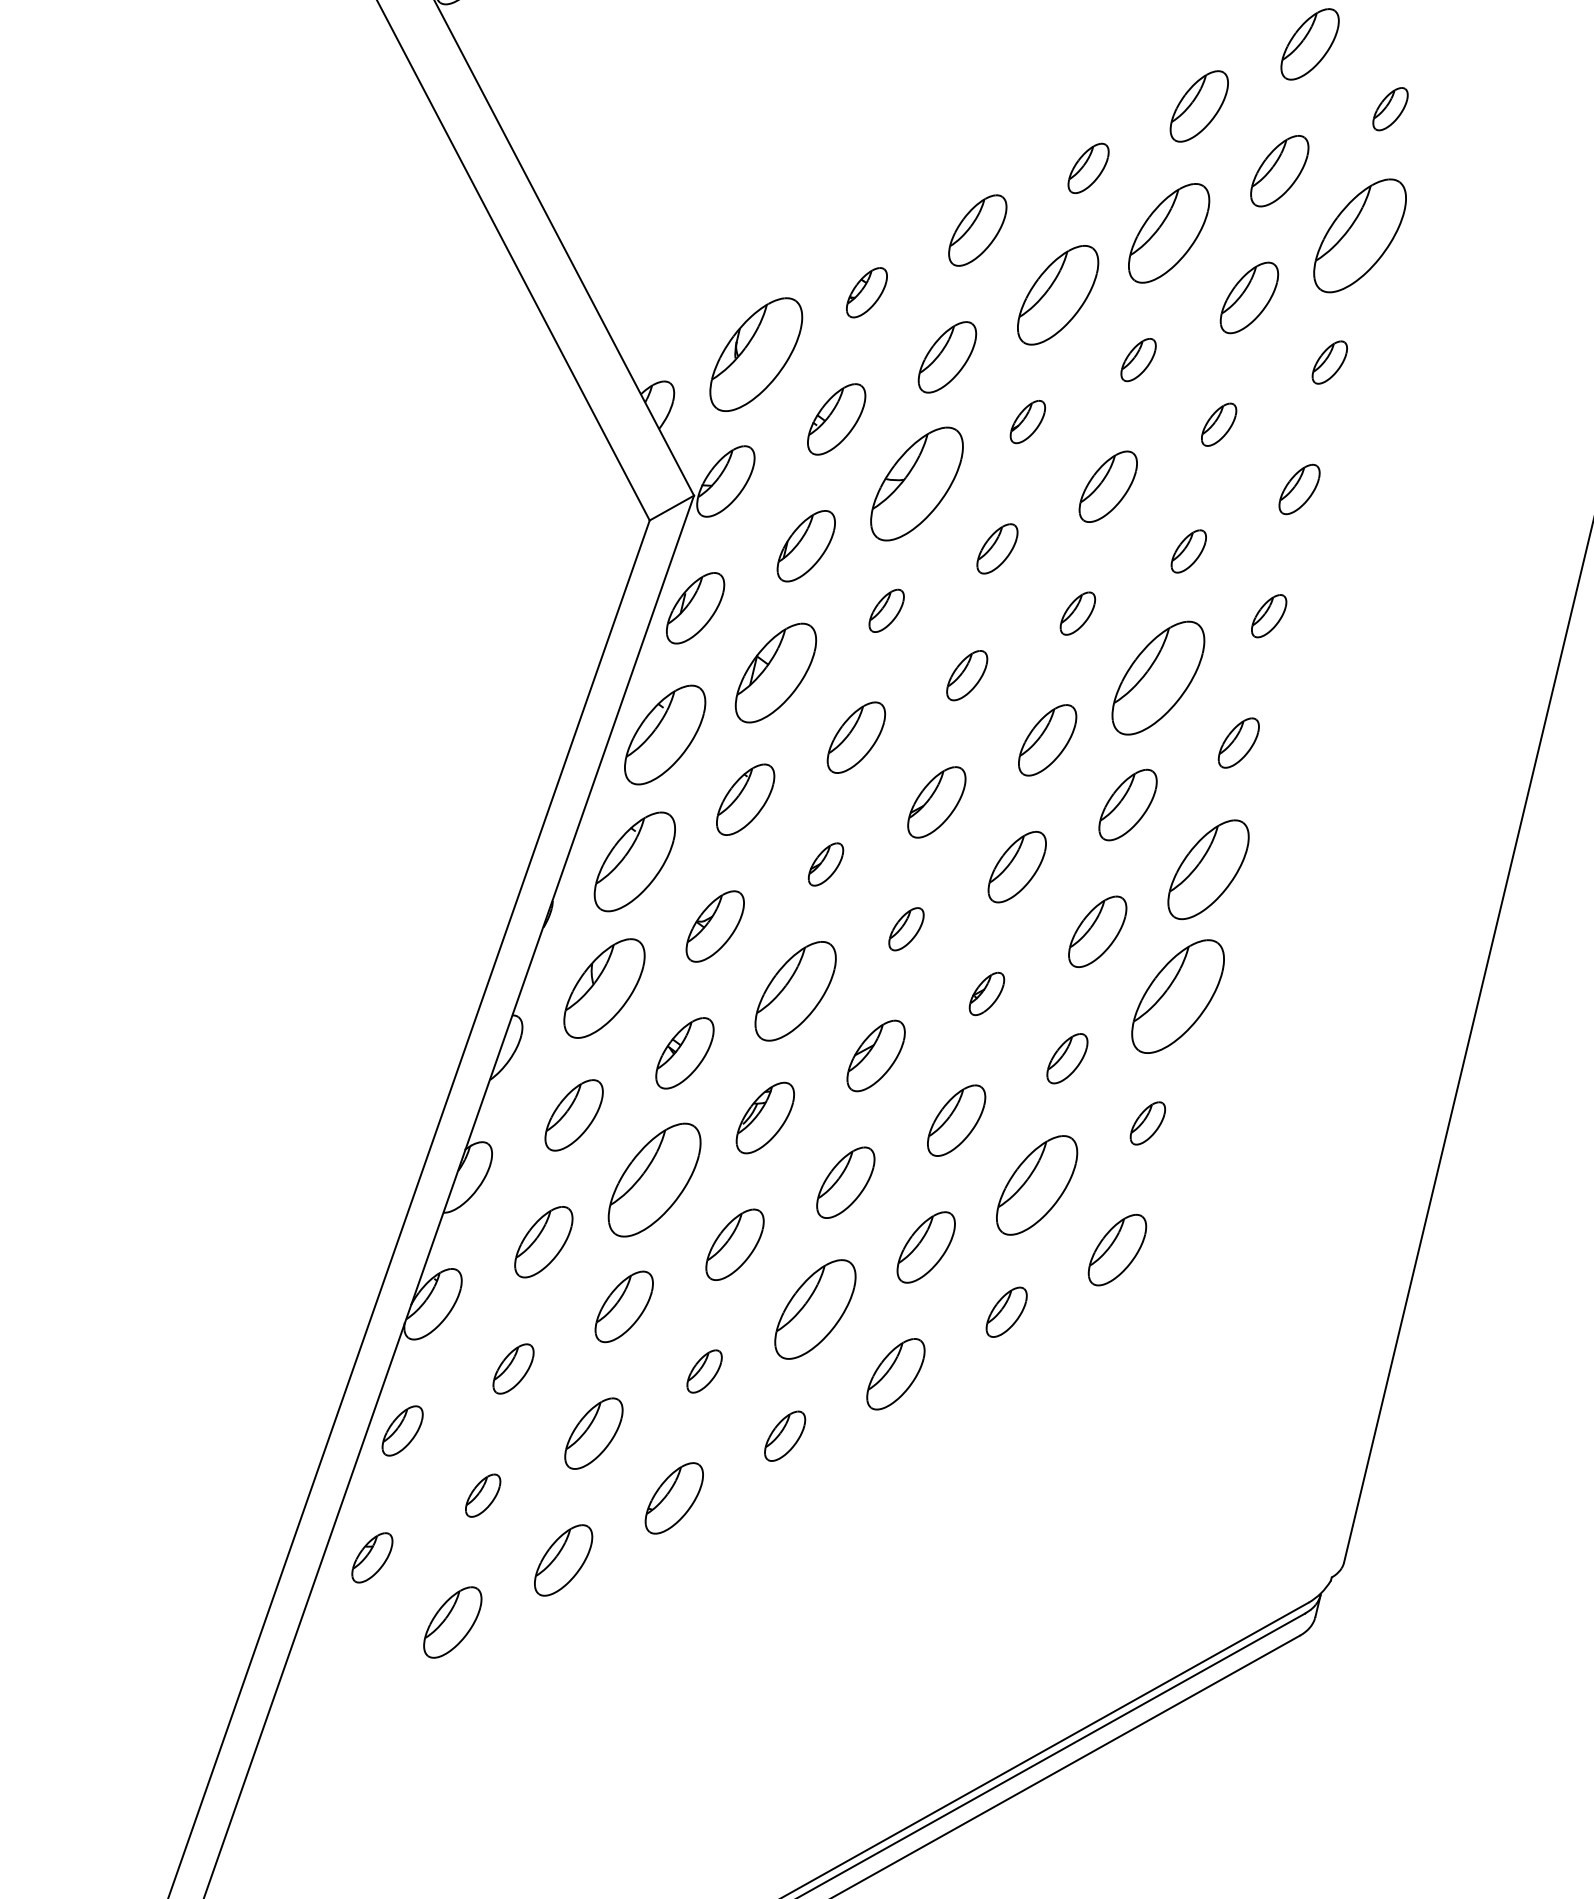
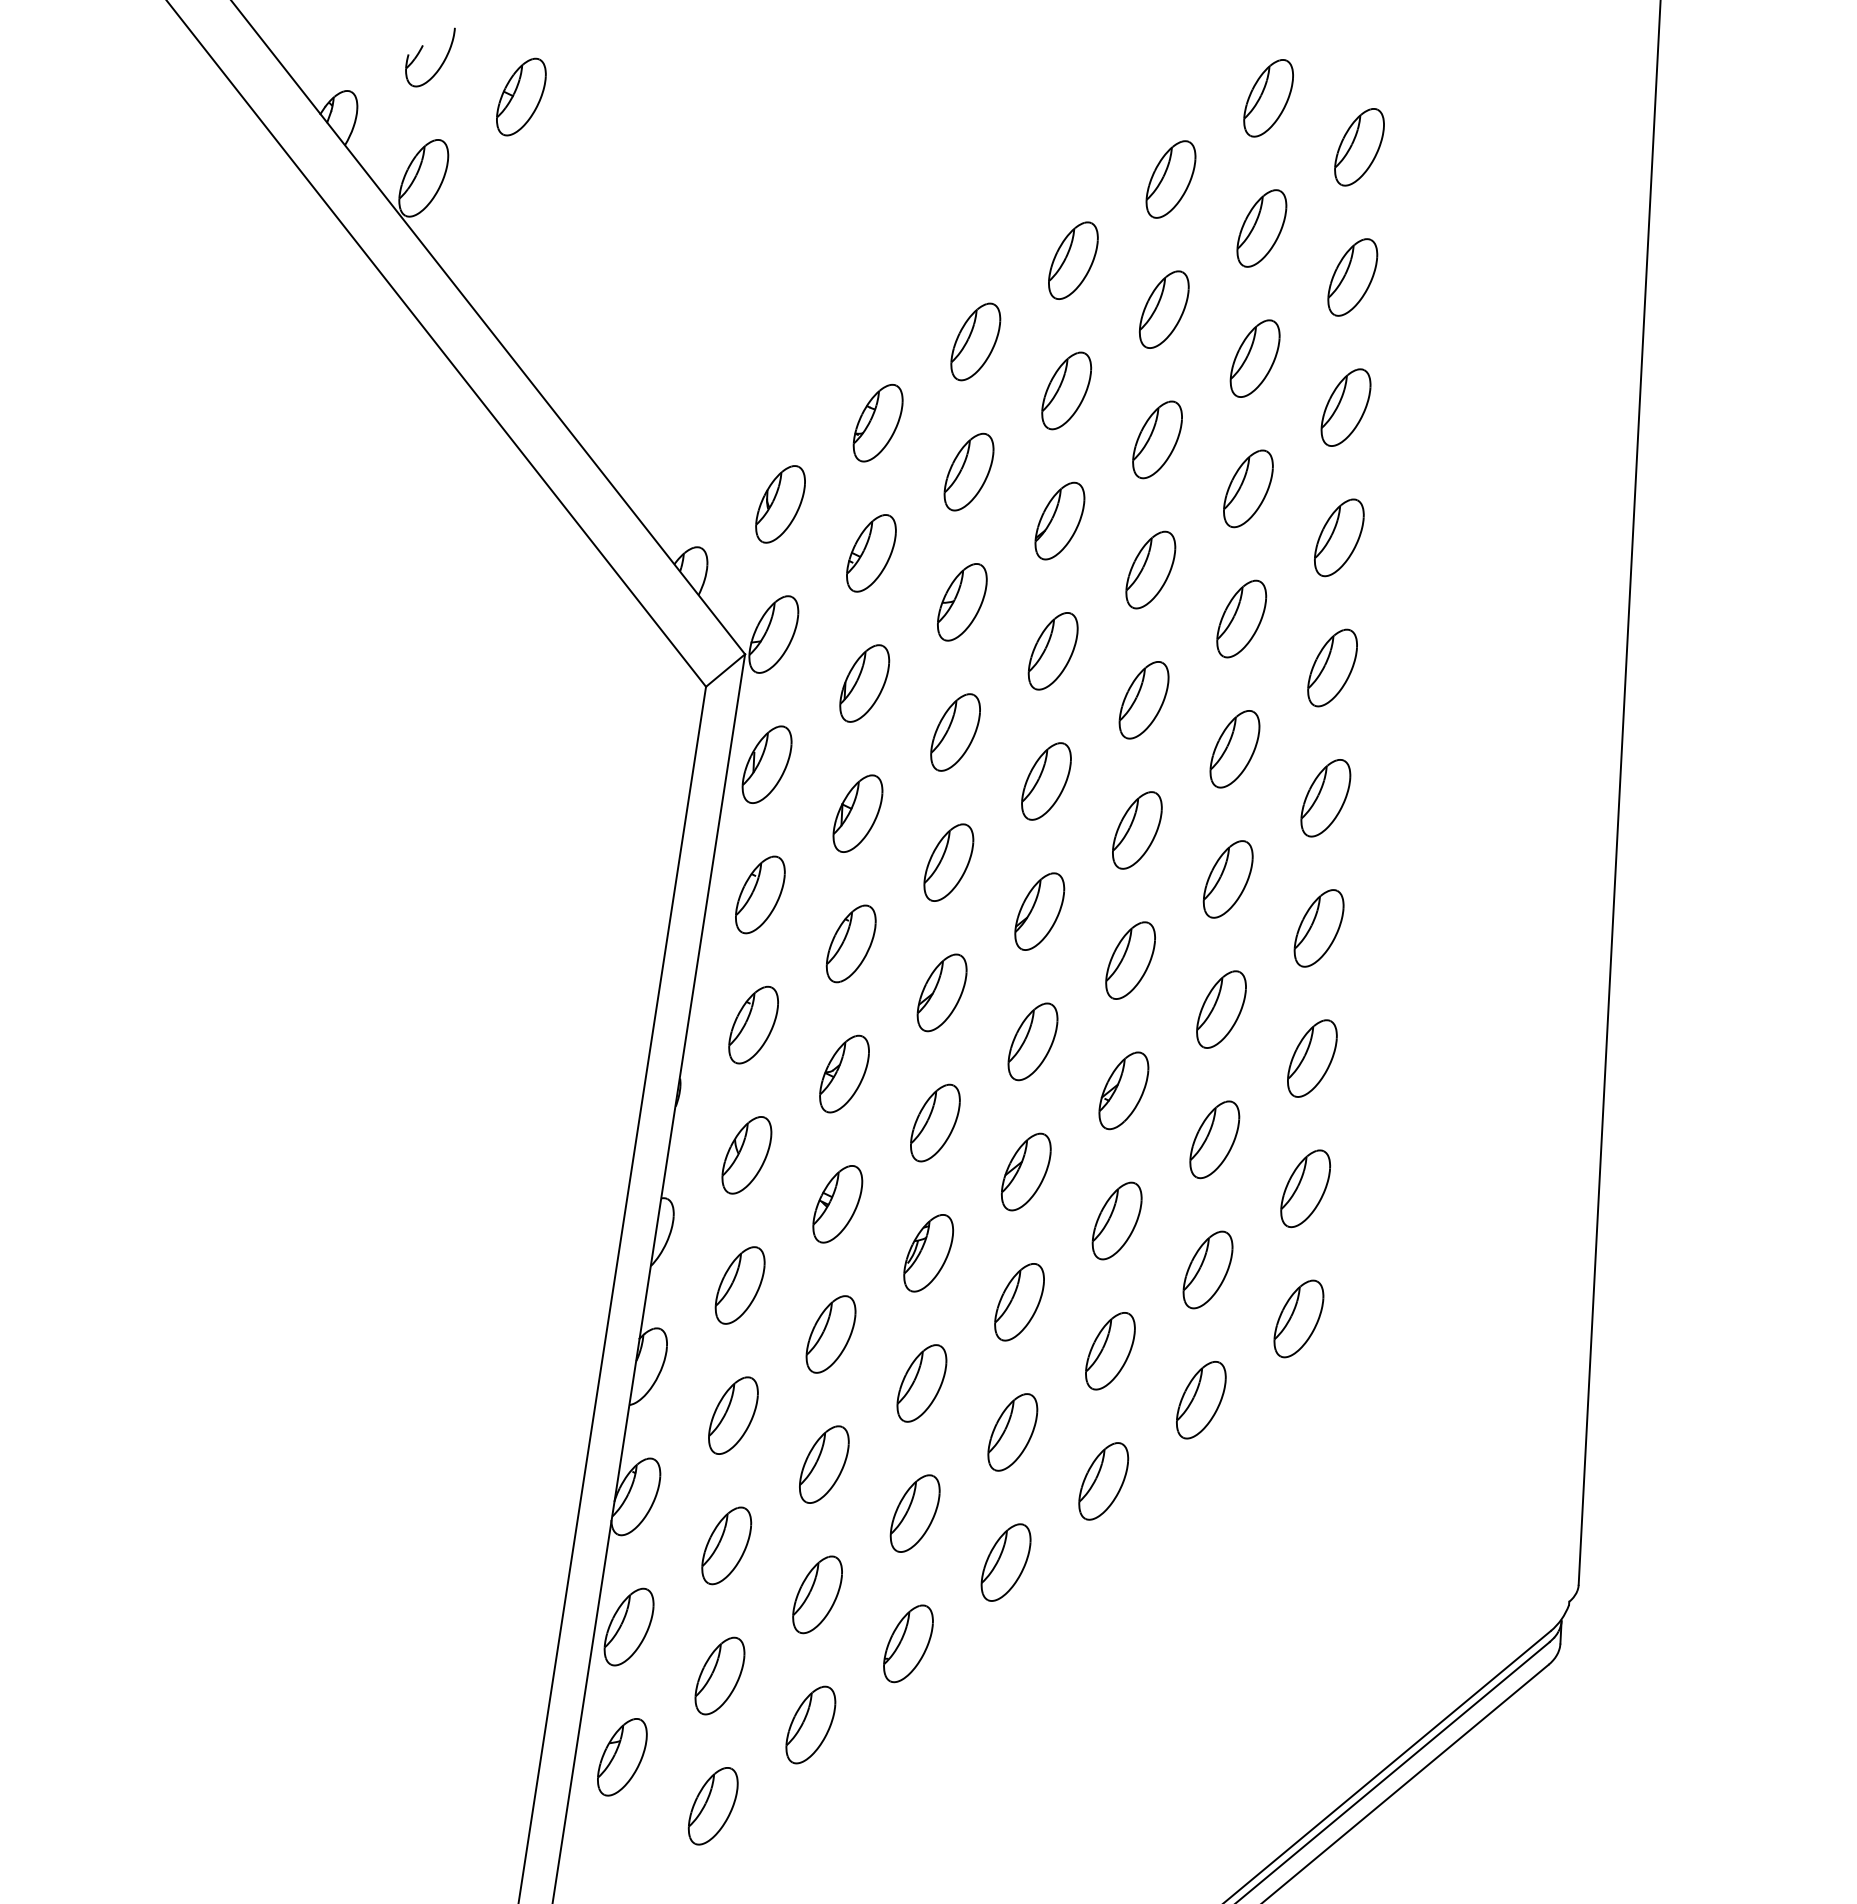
part: (1390, 109) -> (1359, 147), size x1.67
part: (1088, 168) -> (1073, 260), size x1.43
part: (1168, 232) -> (1163, 309), size x0.71
part: (1359, 235) -> (1352, 277), size x0.62
part: (866, 292) -> (877, 423), size x1.43
part: (1058, 294) -> (1066, 390), size x0.71
part: (756, 354) -> (780, 504), size x0.62
part: (1138, 359) -> (1157, 439), size x1.67
part: (1329, 362) -> (1345, 407), size x1.67
part: (1027, 421) -> (1059, 520), size x1.67
part: (1219, 424) -> (1248, 488), size x1.67
part: (917, 484) -> (962, 602), size x0.62
part: (1299, 489) -> (1339, 537), size x1.43
part: (996, 548) -> (1052, 651), size x1.43
part: (1188, 550) -> (1241, 618), size x1.67
part: (886, 610) -> (955, 732), size x1.67
part: (1077, 613) -> (1143, 700), size x1.67
part: (1269, 615) -> (1332, 667), size x1.67
part: (775, 672) -> (857, 813), size x0.71
part: (967, 675) -> (1046, 781), size x1.43
part: (1157, 678) -> (1234, 749), size x0.62
part: (665, 734) -> (760, 894), size x0.71
part: (1238, 743) -> (1325, 798), size x1.43
part: (634, 861) -> (753, 1024), size x0.71
part: (825, 863) -> (941, 992), size x1.67
part: (1207, 869) -> (1318, 928), size x0.71
part: (906, 928) -> (1032, 1041), size x1.67
part: (604, 988) -> (746, 1155), size x0.71
part: (795, 990) -> (935, 1122), size x0.71
part: (986, 993) -> (1123, 1090), size x1.67
part: (1178, 996) -> (1312, 1058), size x0.62
part: (1067, 1058) -> (1214, 1139), size x1.43
part: (1147, 1123) -> (1305, 1188), size x1.67
part: (654, 1180) -> (830, 1334), size x0.62
part: (1036, 1184) -> (1207, 1269), size x0.71
part: (815, 1309) -> (1012, 1432), size x0.71
part: (1006, 1312) -> (1201, 1400), size x1.43
part: (513, 1368) -> (726, 1545), size x1.43
part: (704, 1371) -> (914, 1513), size x1.67
part: (402, 1430) -> (628, 1626), size x1.43
part: (784, 1436) -> (1005, 1562), size x1.43
part: (482, 1495) -> (719, 1675), size x1.67
part: (372, 1558) -> (622, 1757), size x1.43

